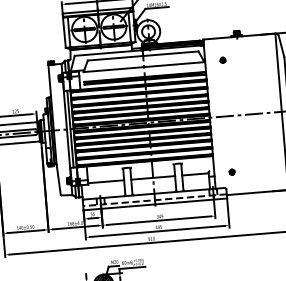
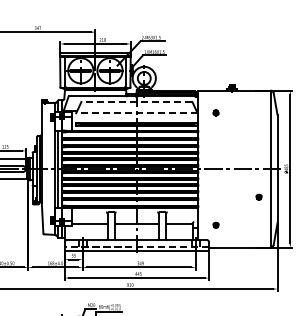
line: (142, 56) -> (136, 102), solid -> dashed
line: (143, 67) -> (136, 113), solid -> dashed
part: (272, 140) -> (258, 196), added

